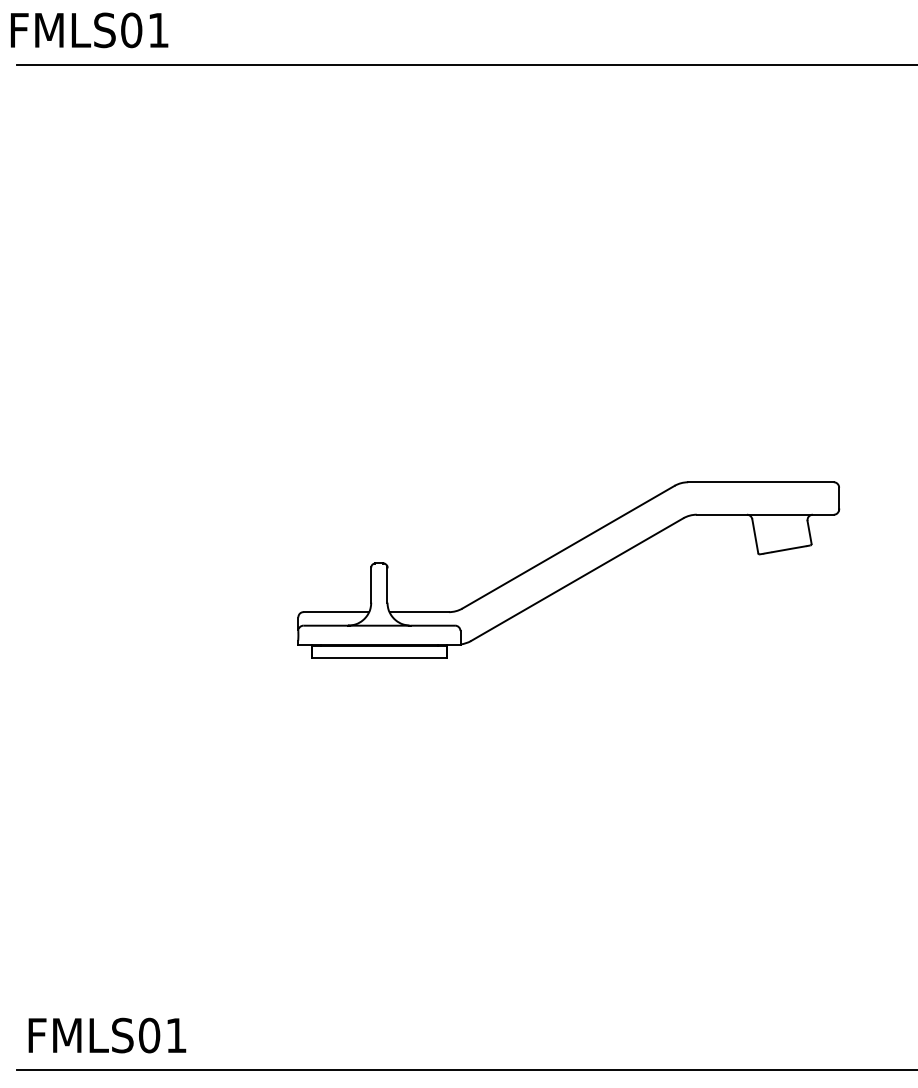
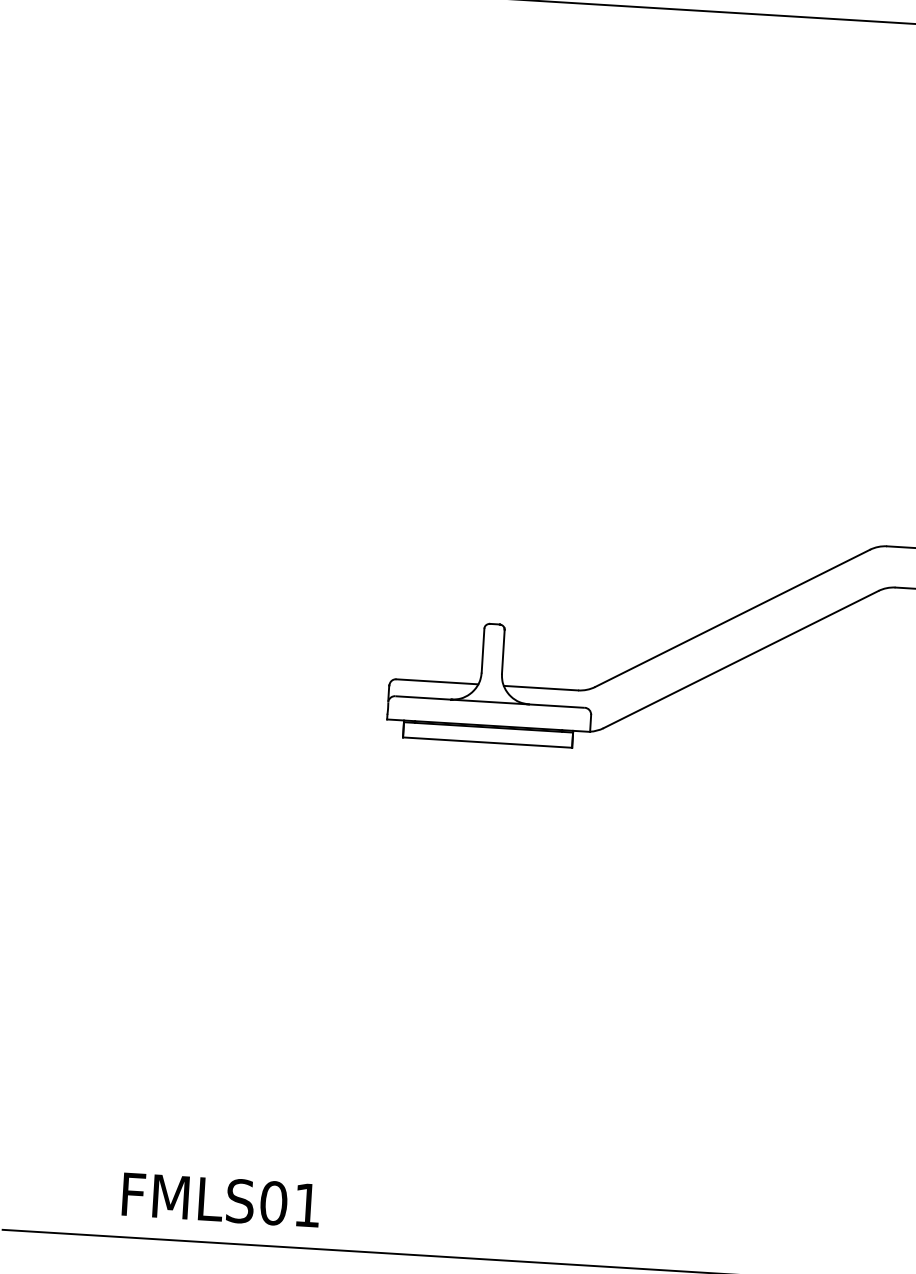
text: (107, 1035) -> (221, 1199), moved

